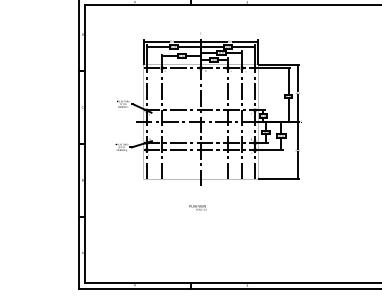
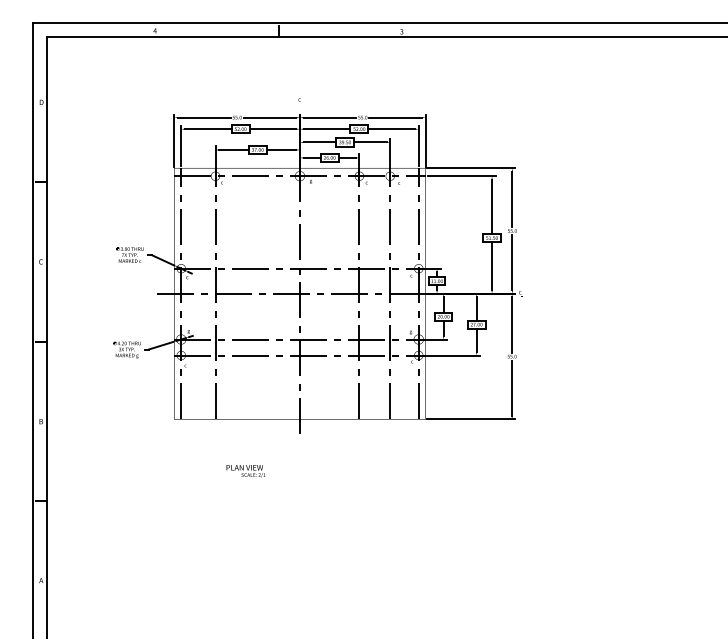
text: (197, 207) -> (244, 470), moved

